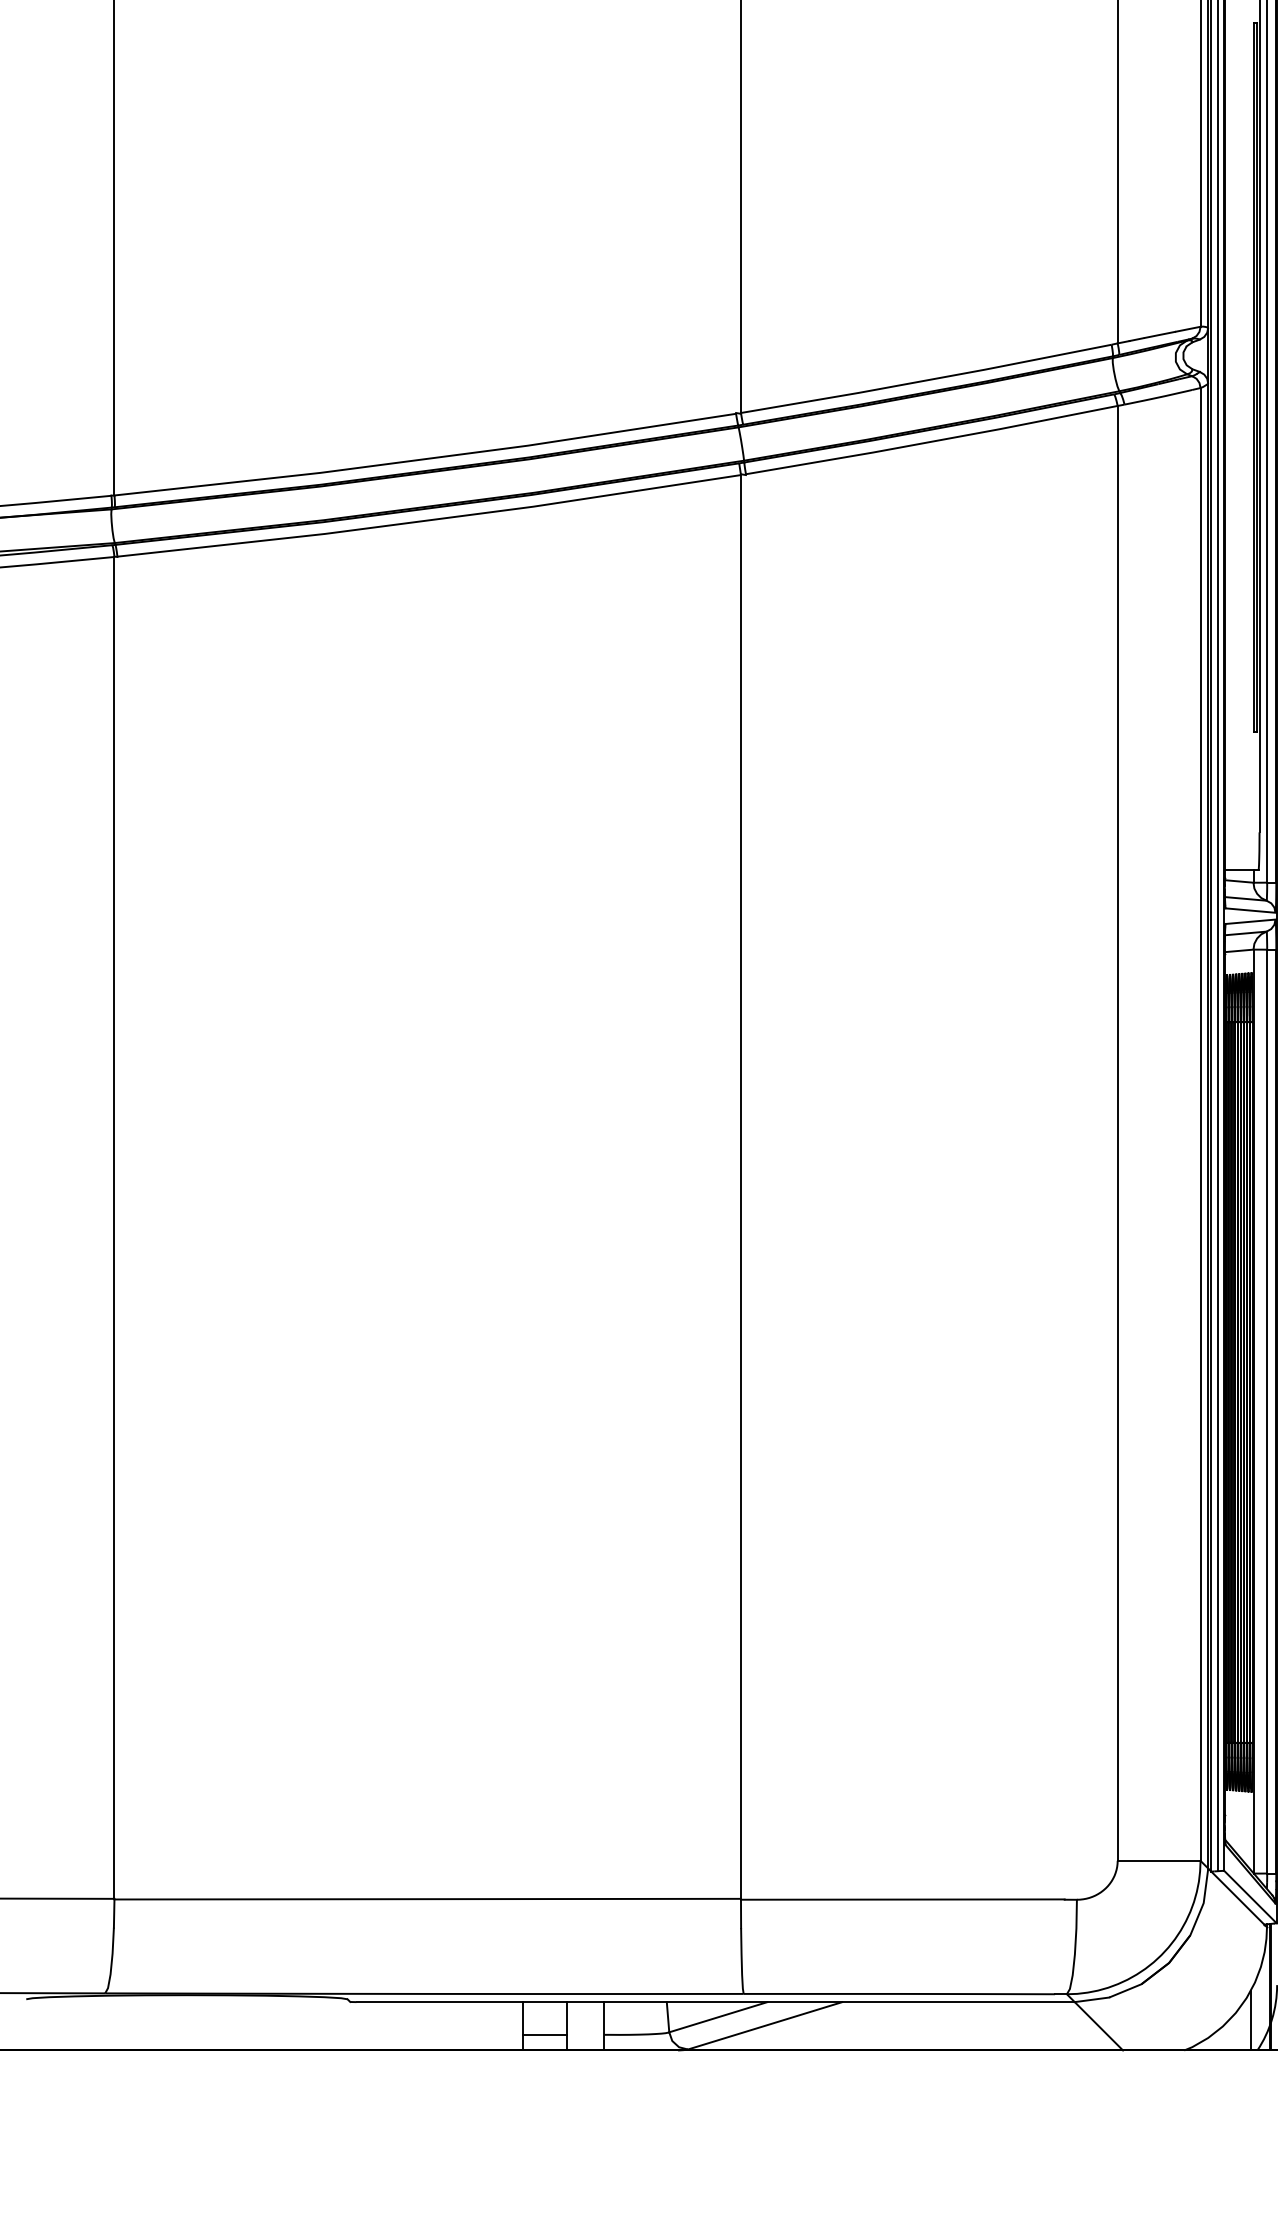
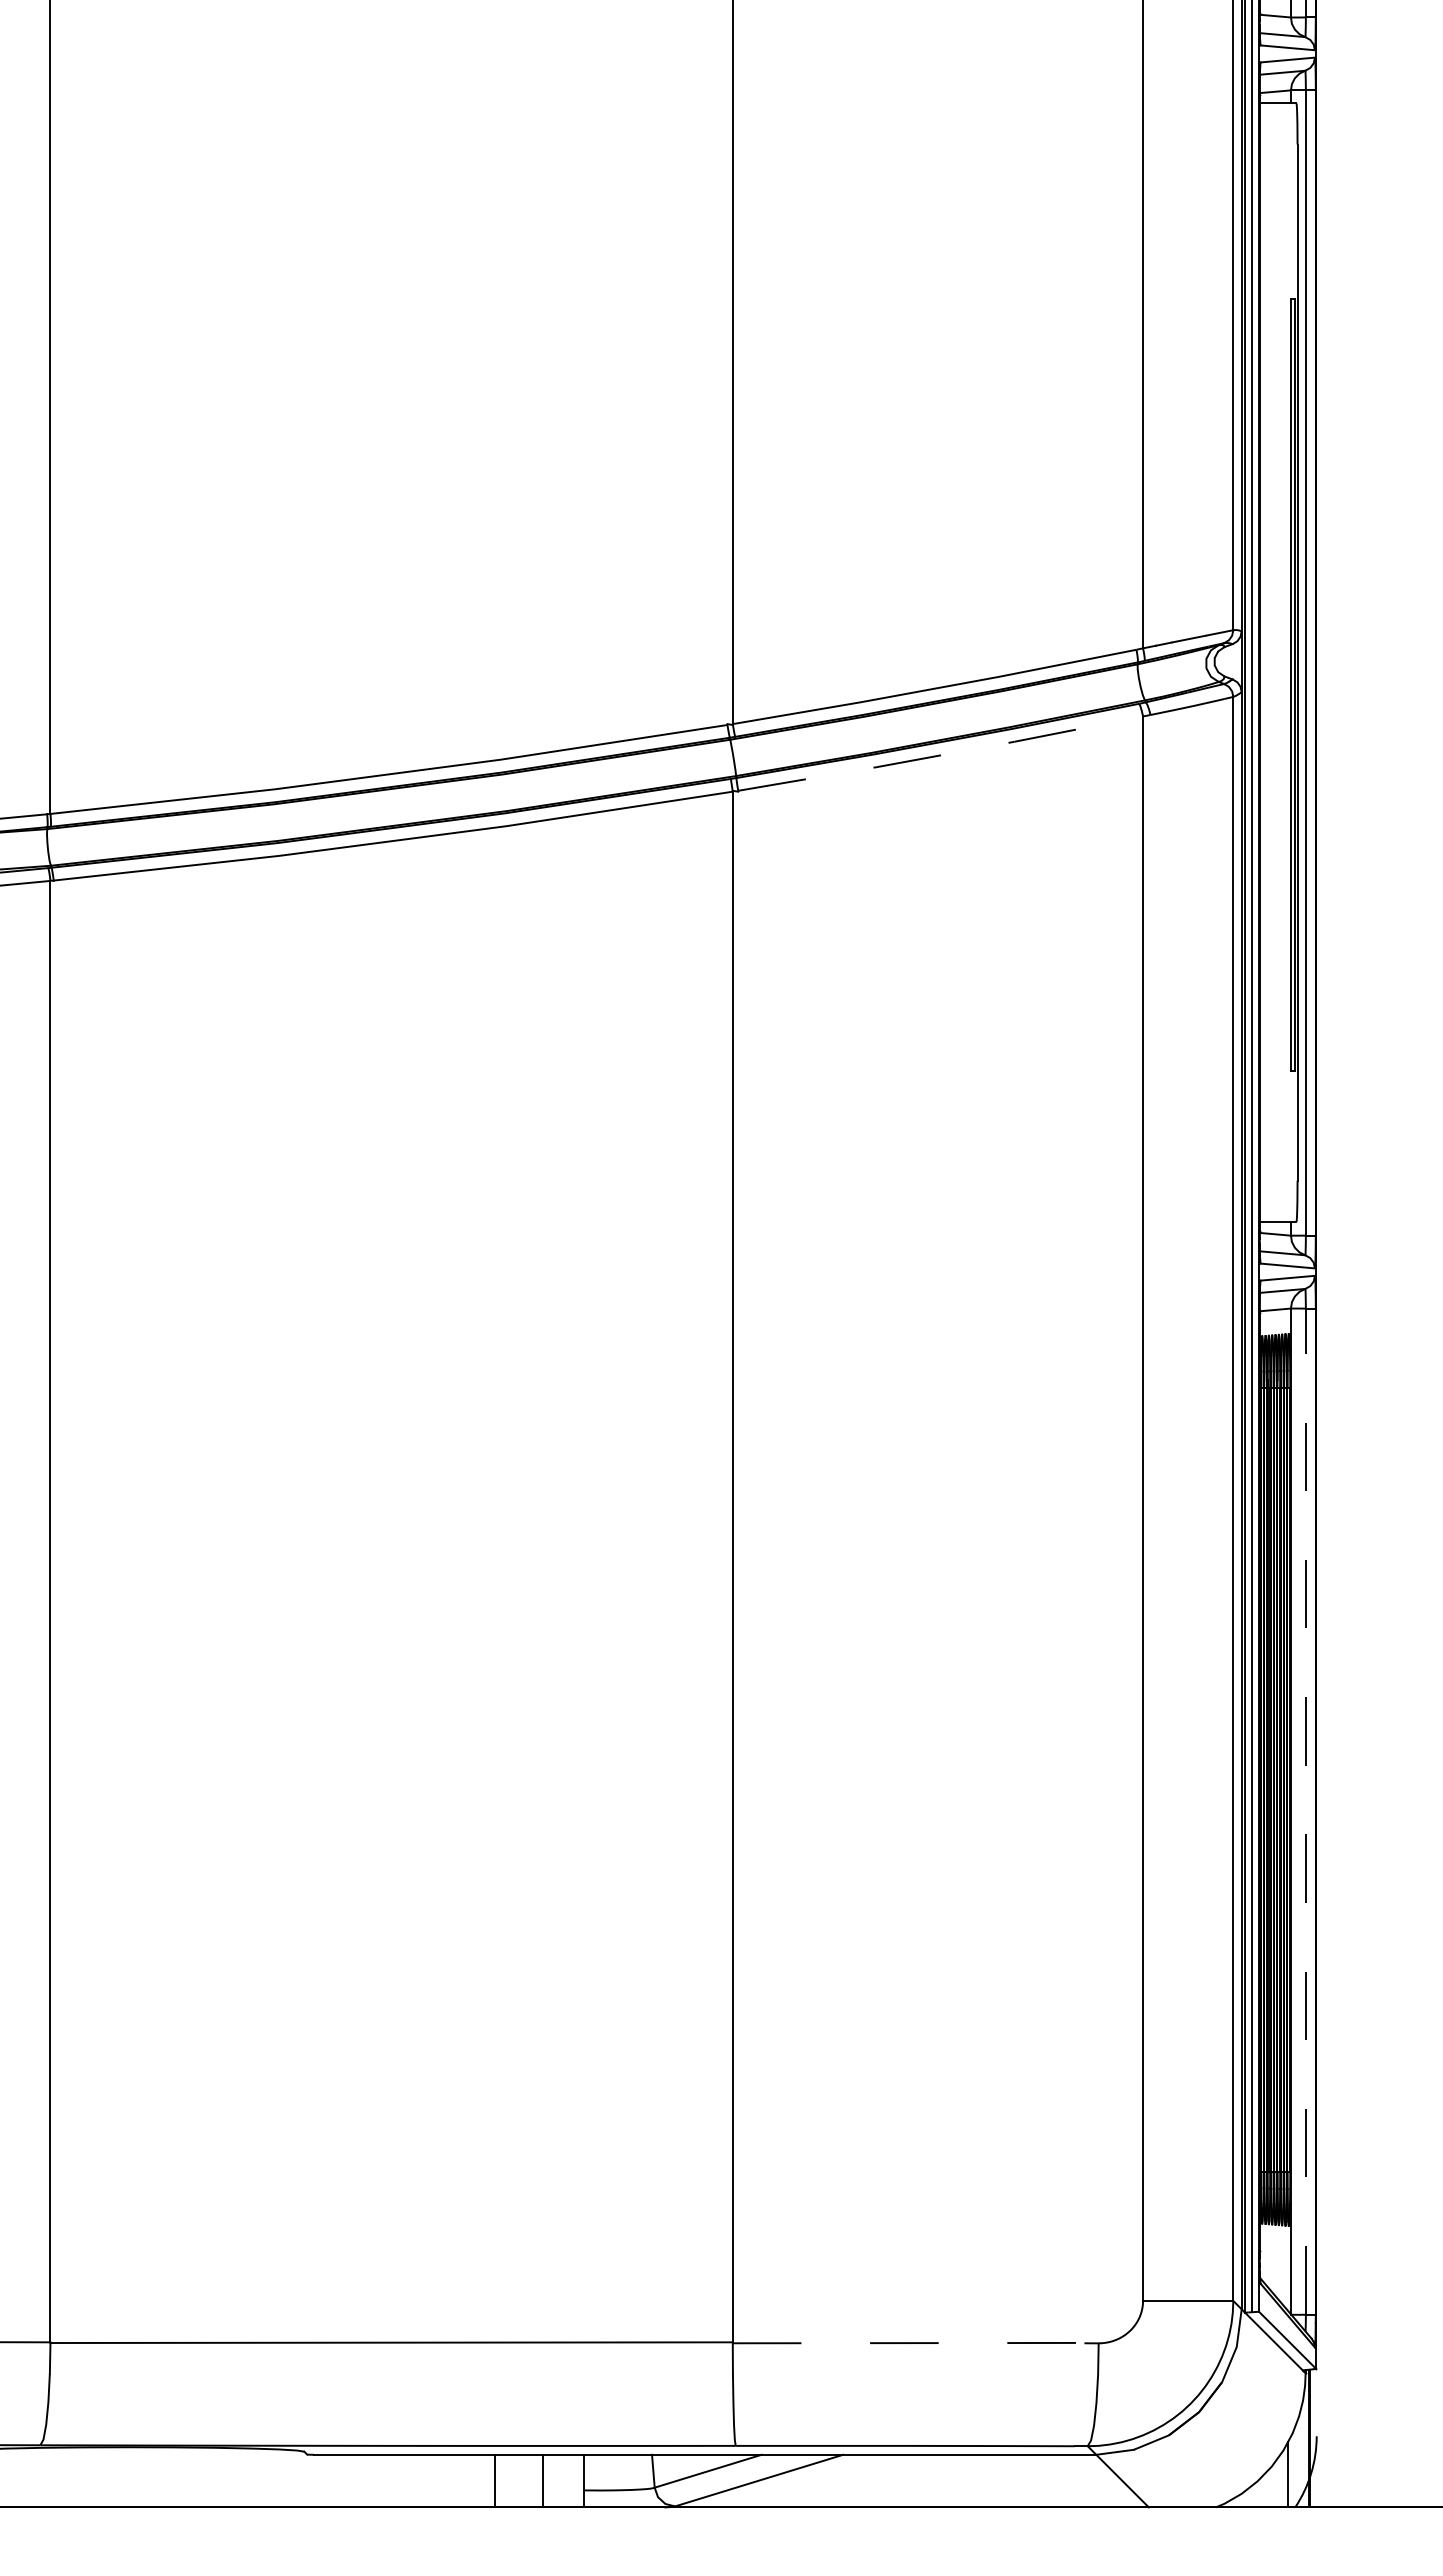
line: (932, 441) -> (941, 755), solid -> dashed
line: (1266, 1411) -> (1305, 1811), solid -> dashed
line: (903, 1899) -> (909, 2343), solid -> dashed
line: (544, 2034) -> (518, 2490), removed

